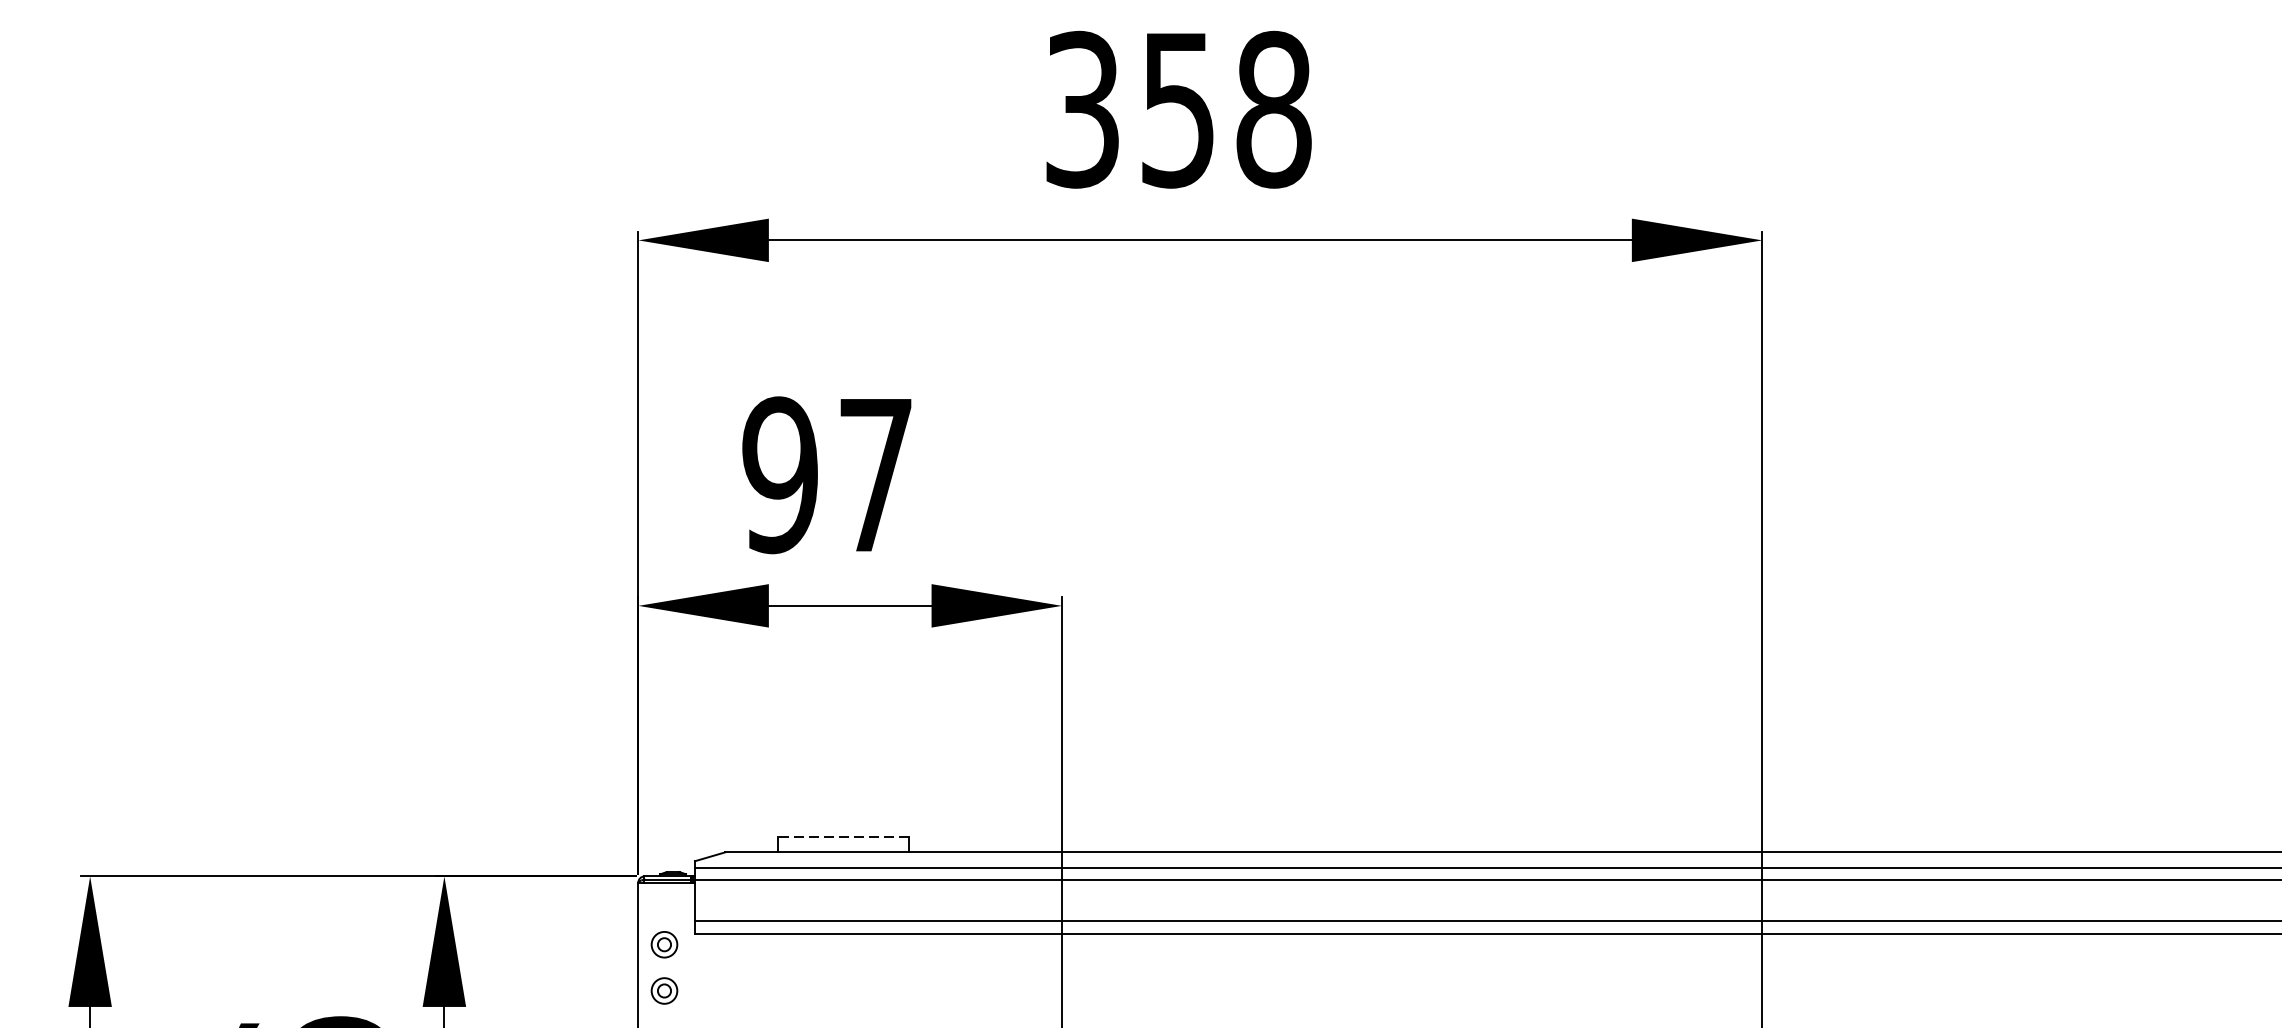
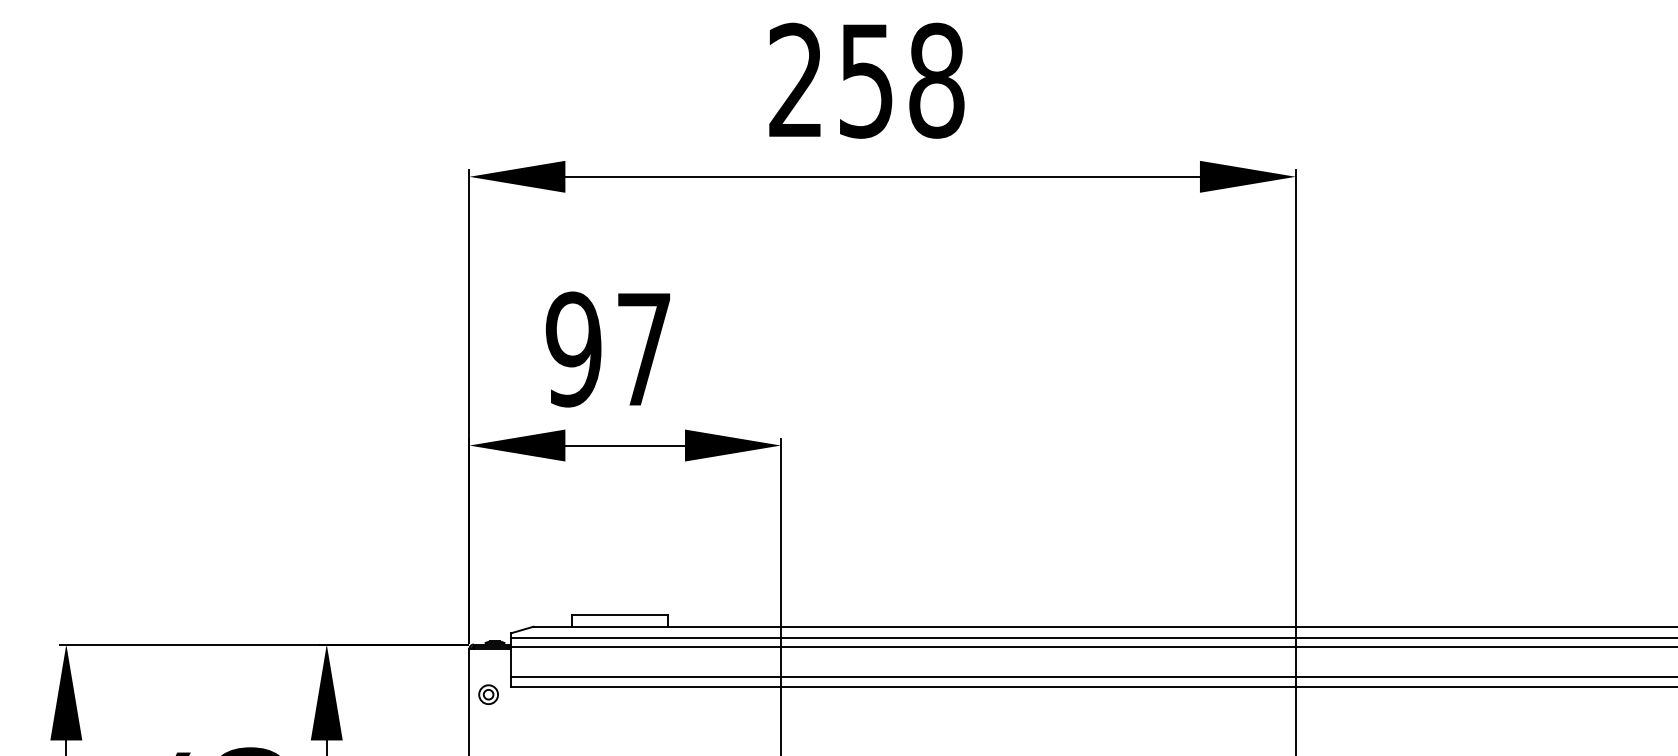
text: (1081, 109) -> (795, 80), 358 -> 258
line: (843, 837) -> (620, 615), dashed -> solid
part: (664, 990) -> (488, 728), removed

